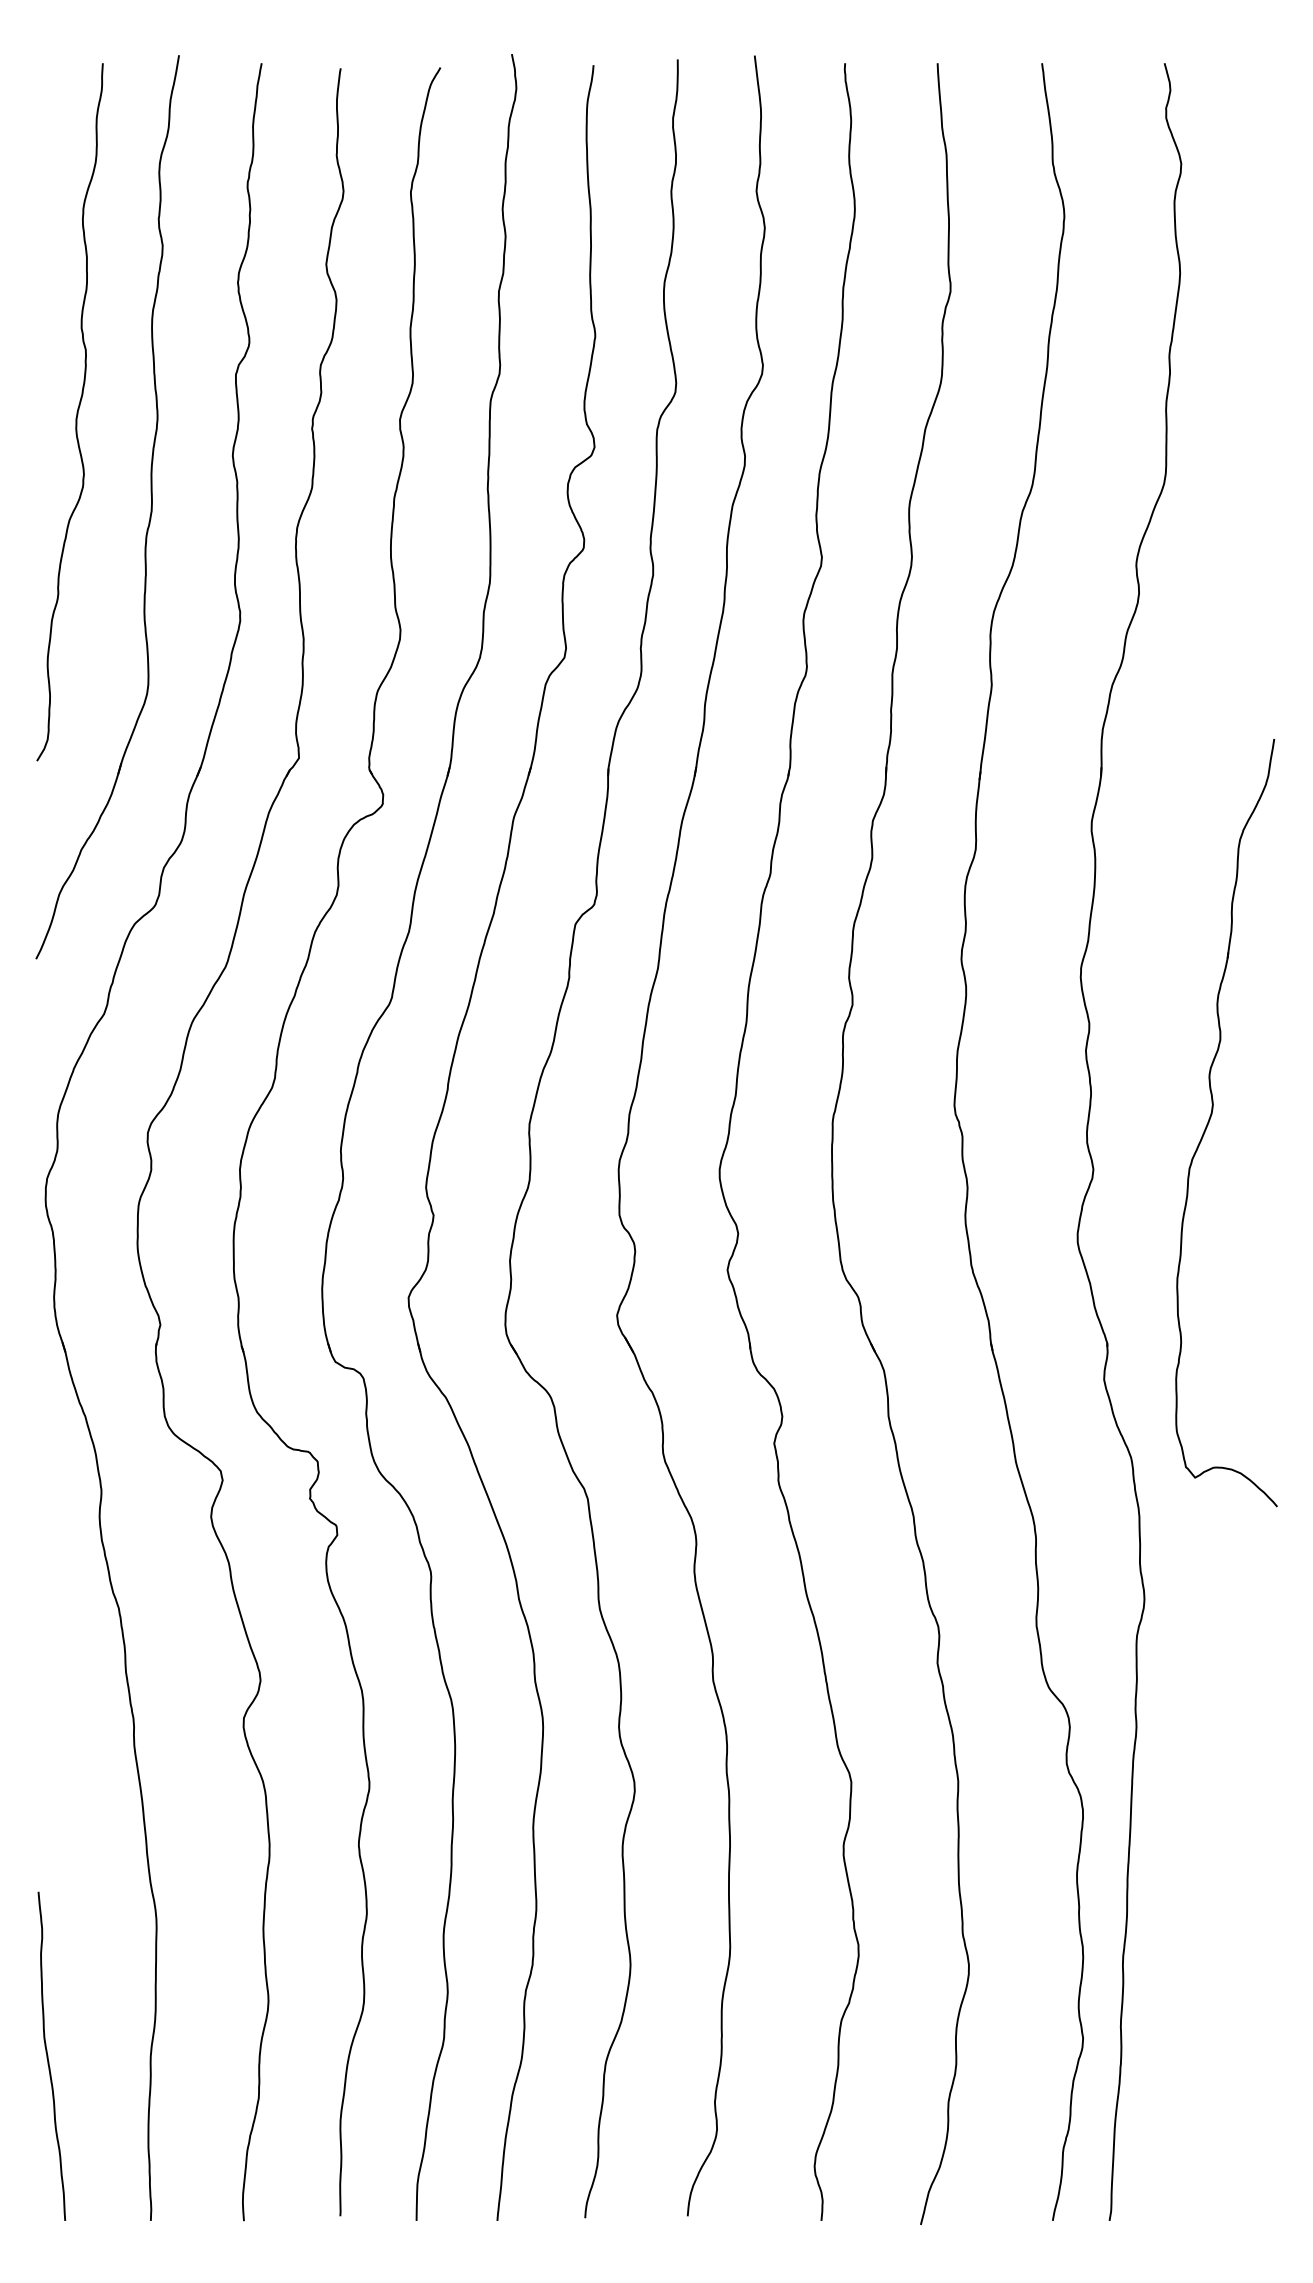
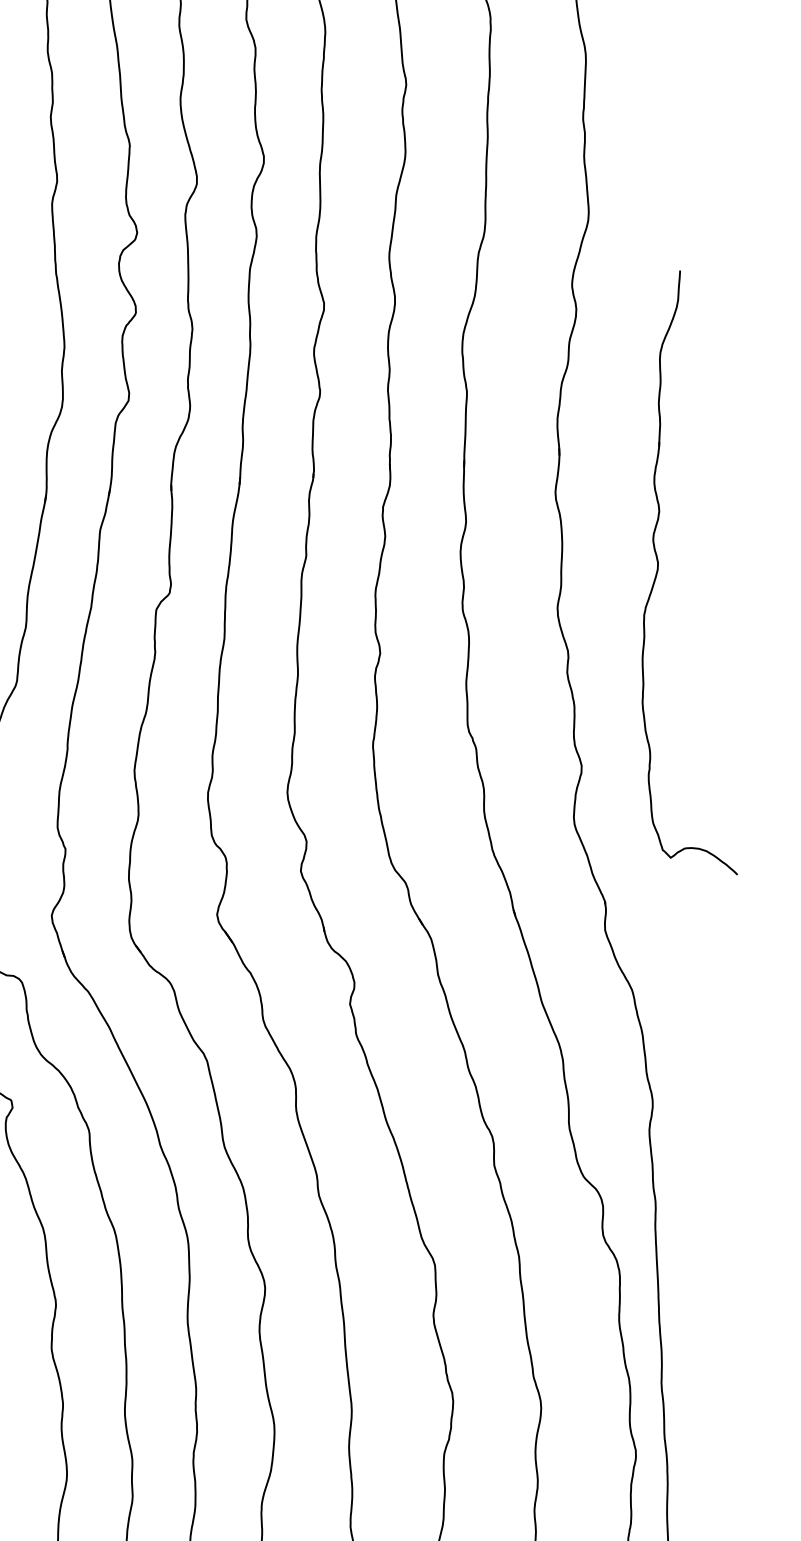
part: (1211, 1117) -> (657, 573), moved

